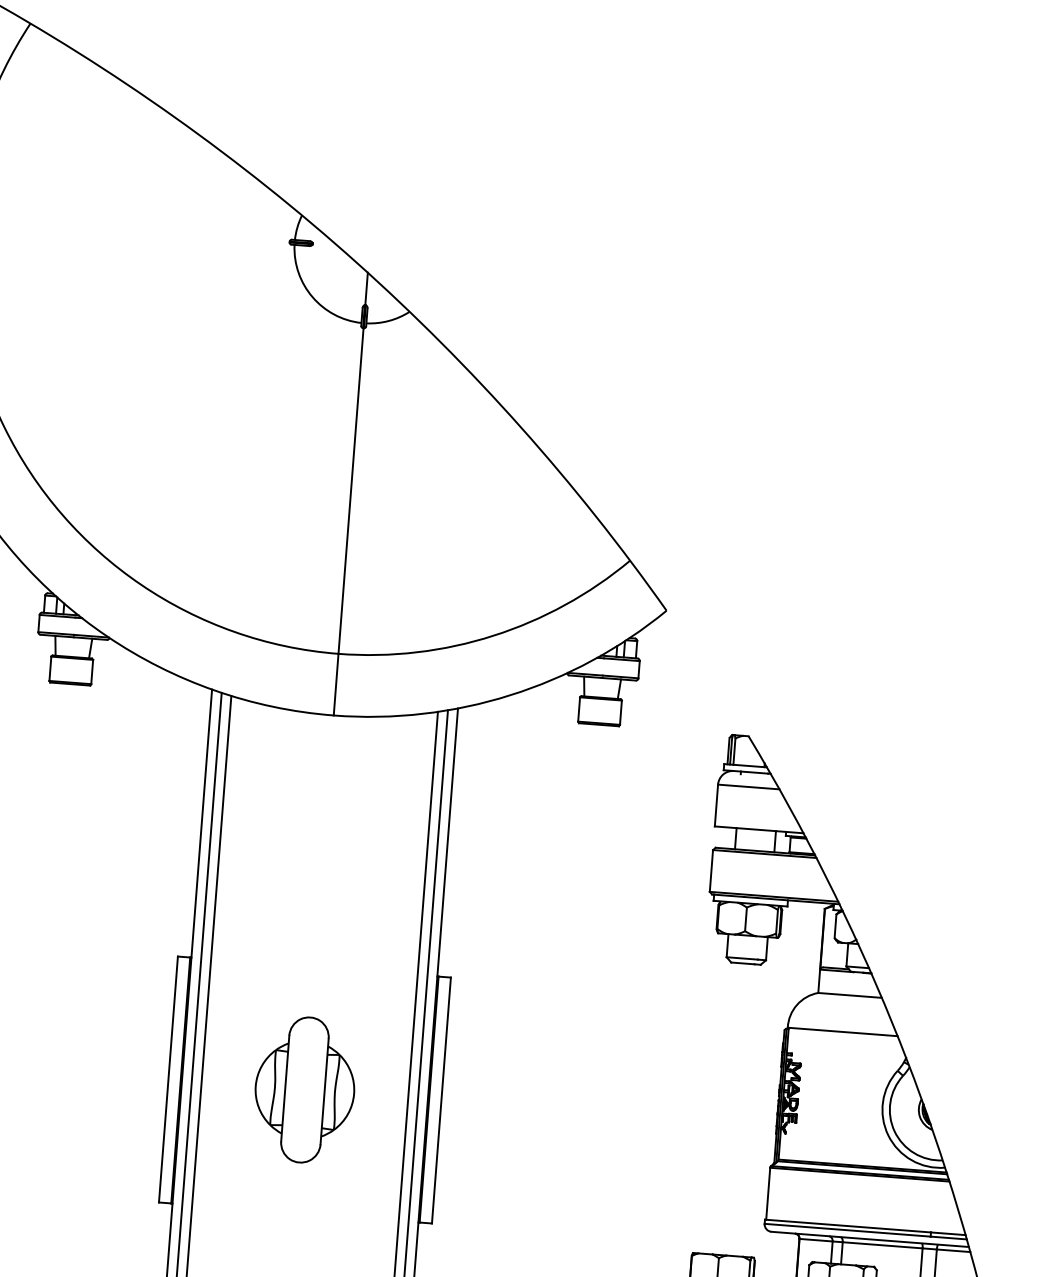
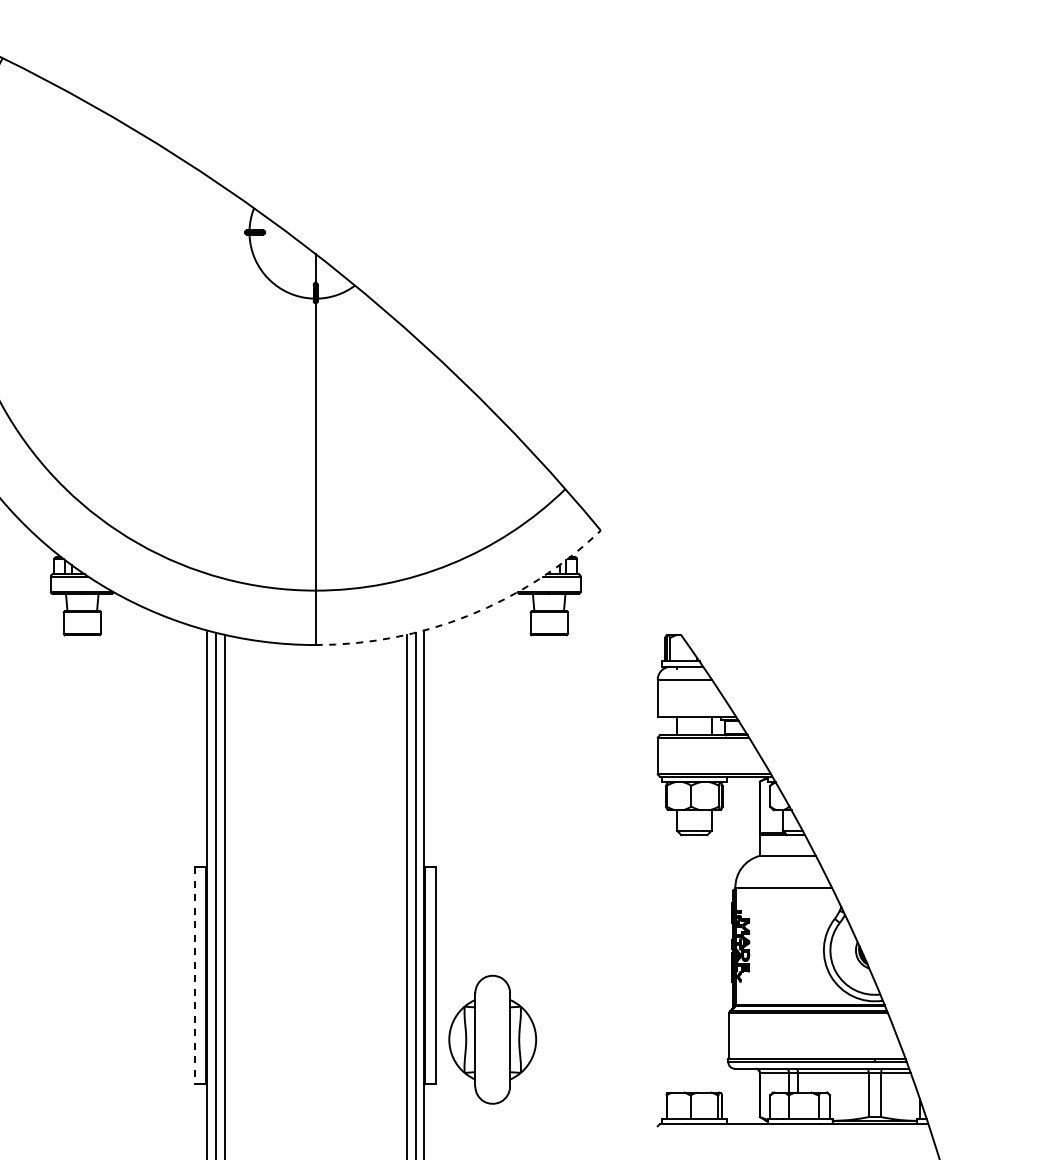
arc: (510, 695) -> (469, 615), solid -> dashed
line: (168, 1079) -> (195, 975), solid -> dashed
part: (304, 1089) -> (492, 1039), moved

